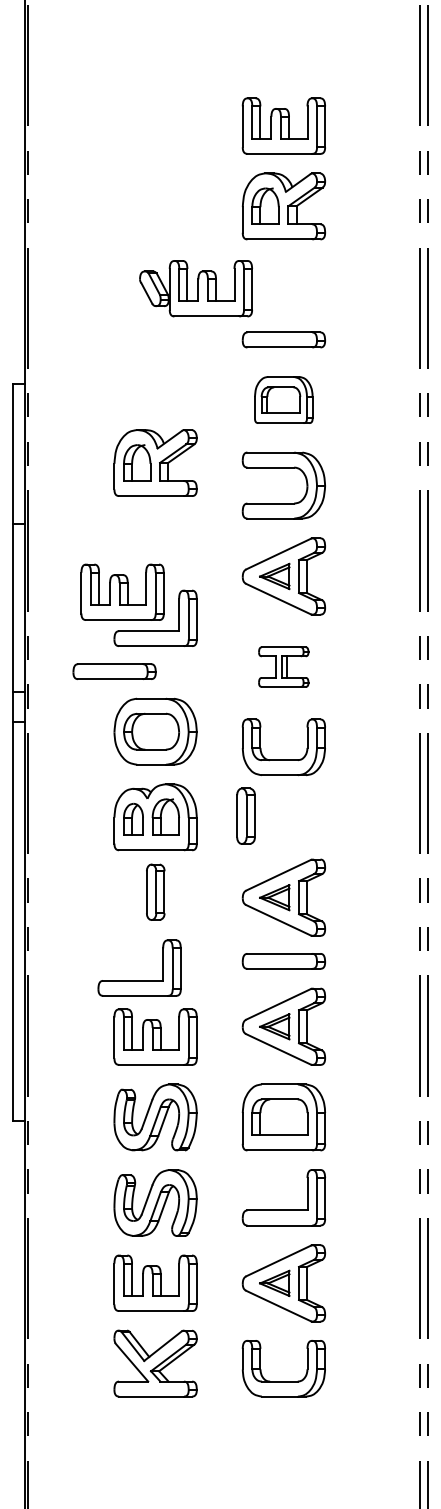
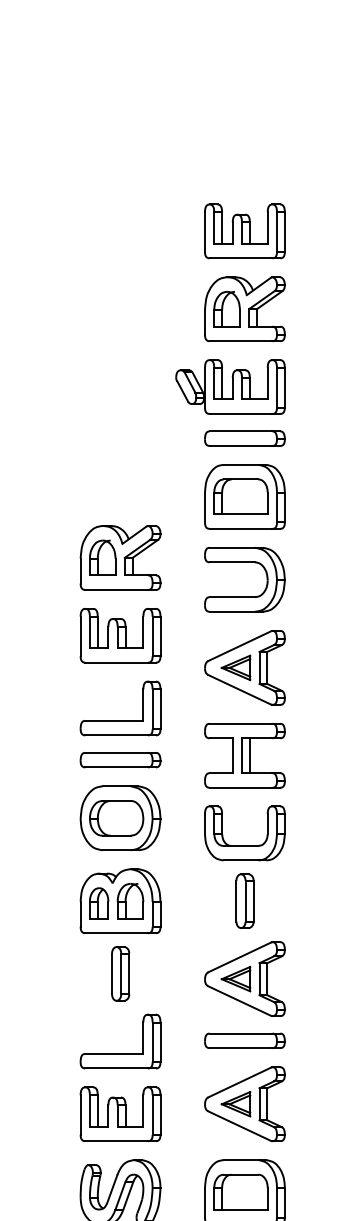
part: (195, 288) -> (229, 386), moved
part: (283, 399) -> (244, 496), size x1.43
part: (122, 591) -> (120, 634), moved
part: (283, 666) -> (244, 755), size x1.67
part: (114, 671) -> (120, 759), moved
part: (245, 815) -> (244, 900), moved
part: (139, 980) -> (120, 1053), moved

